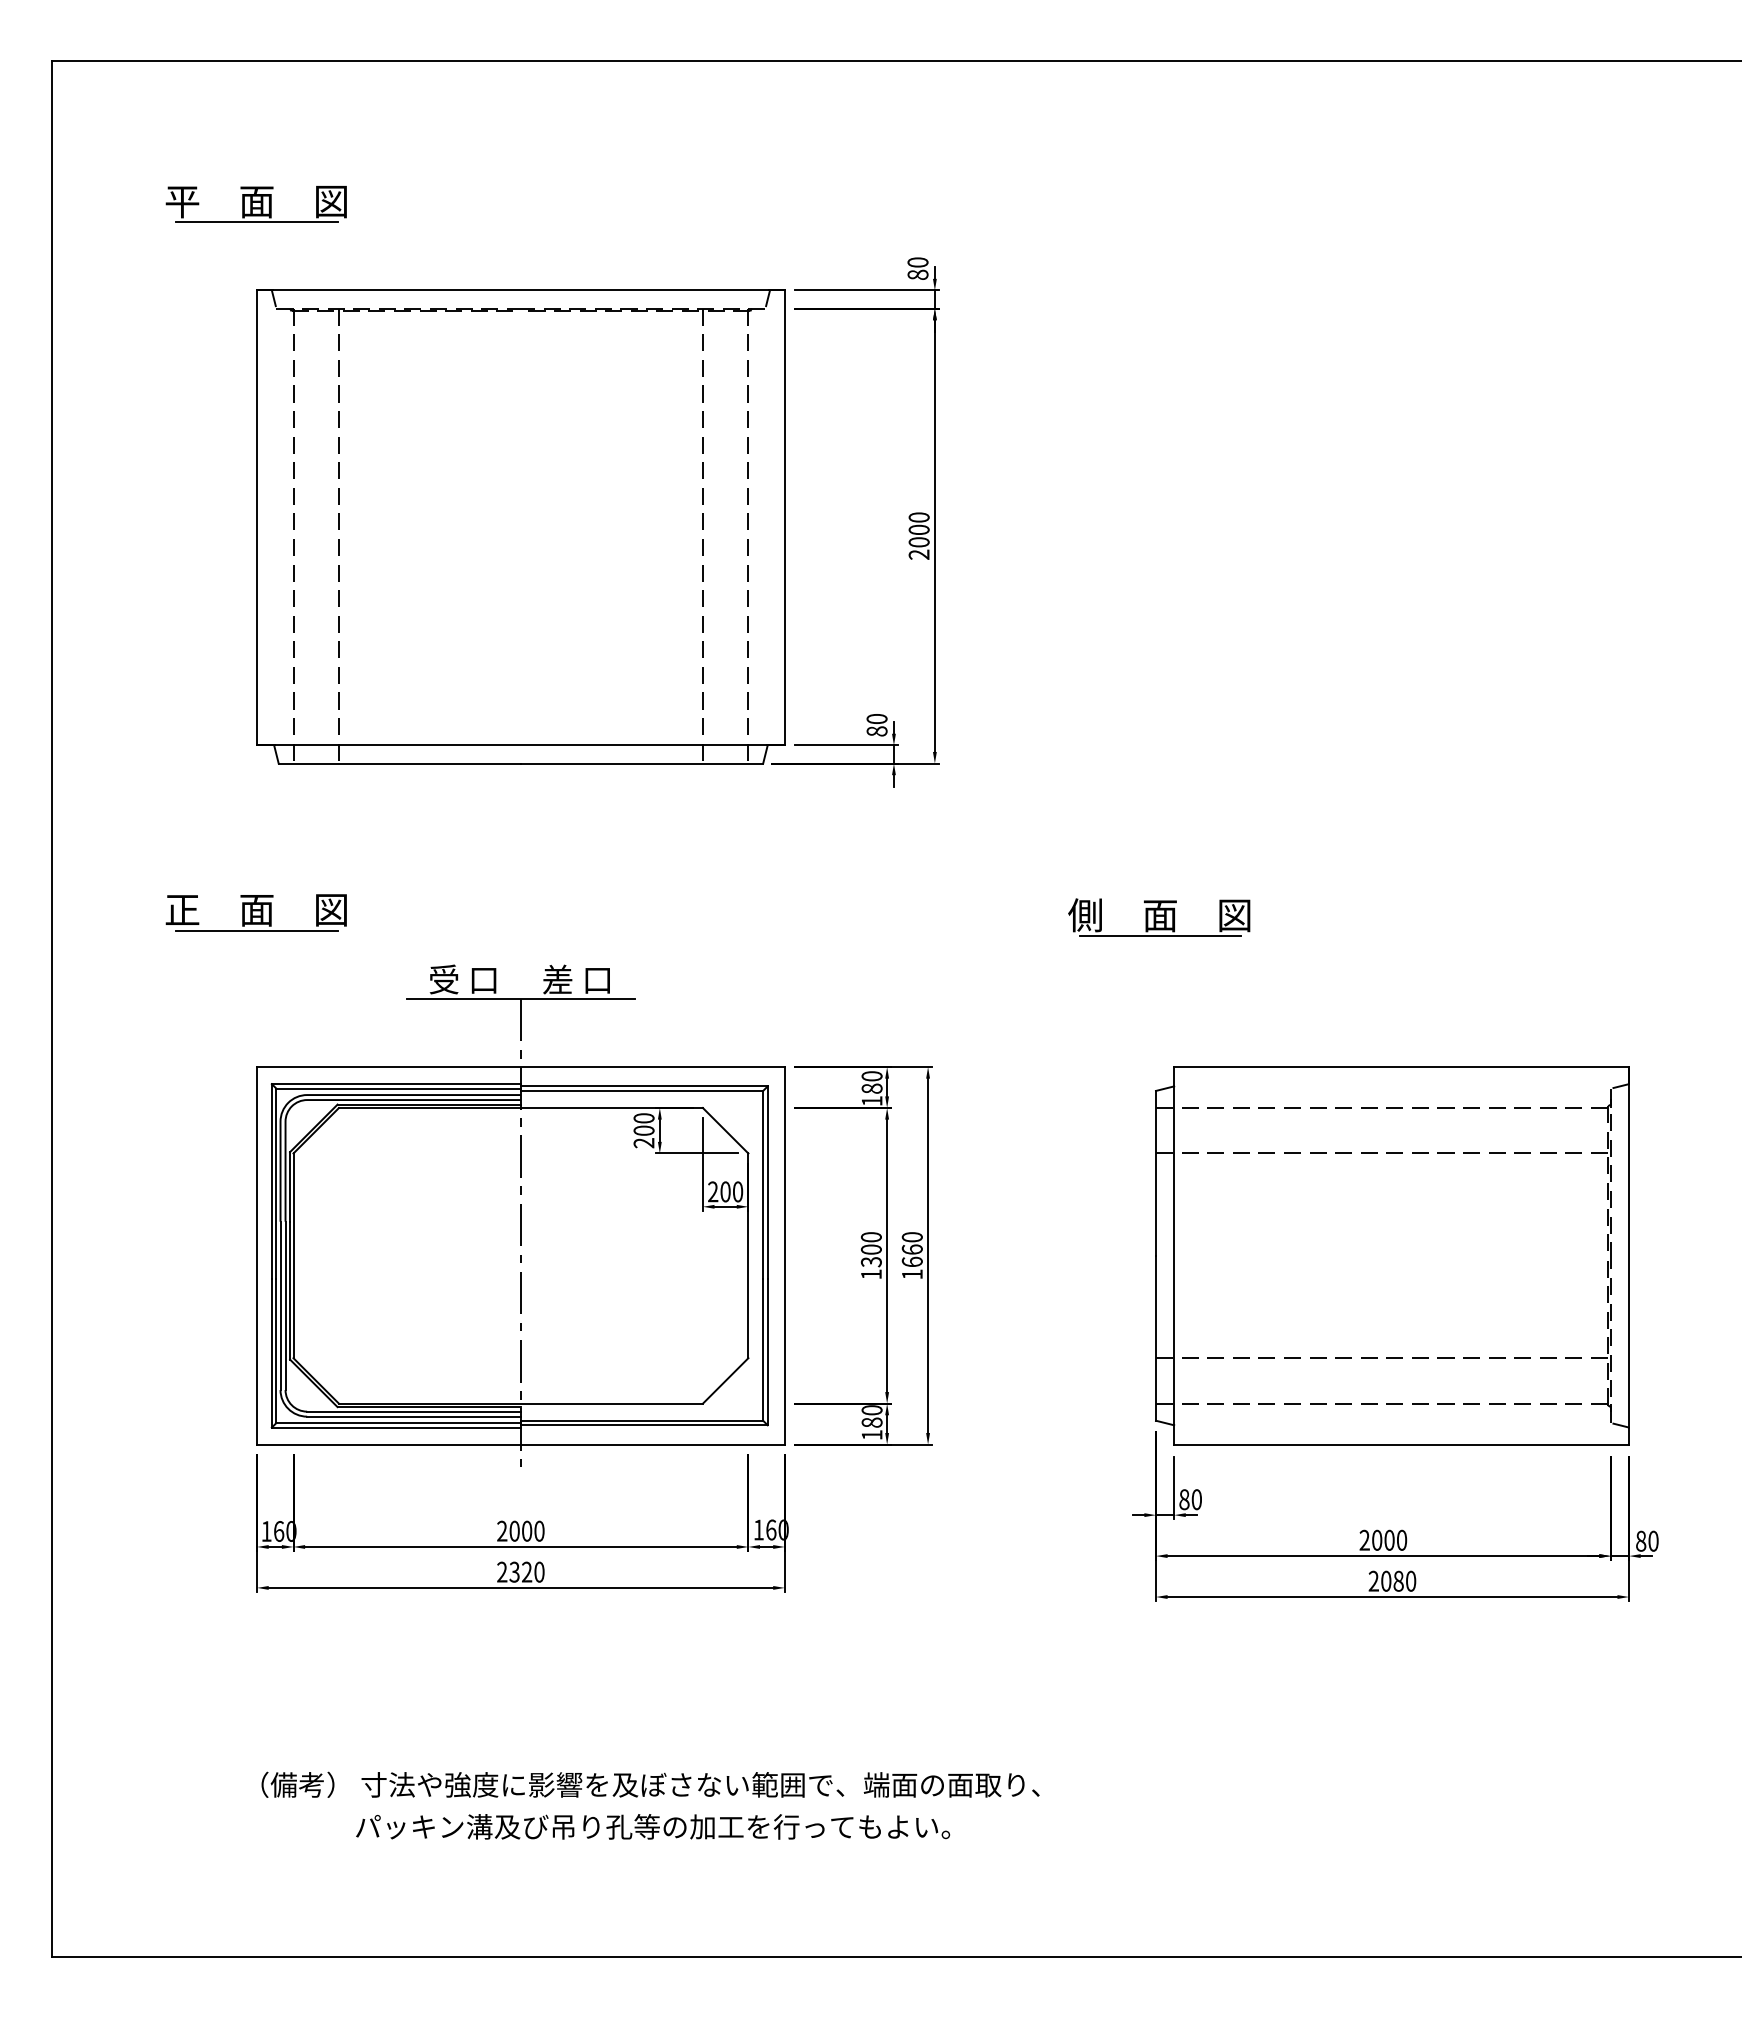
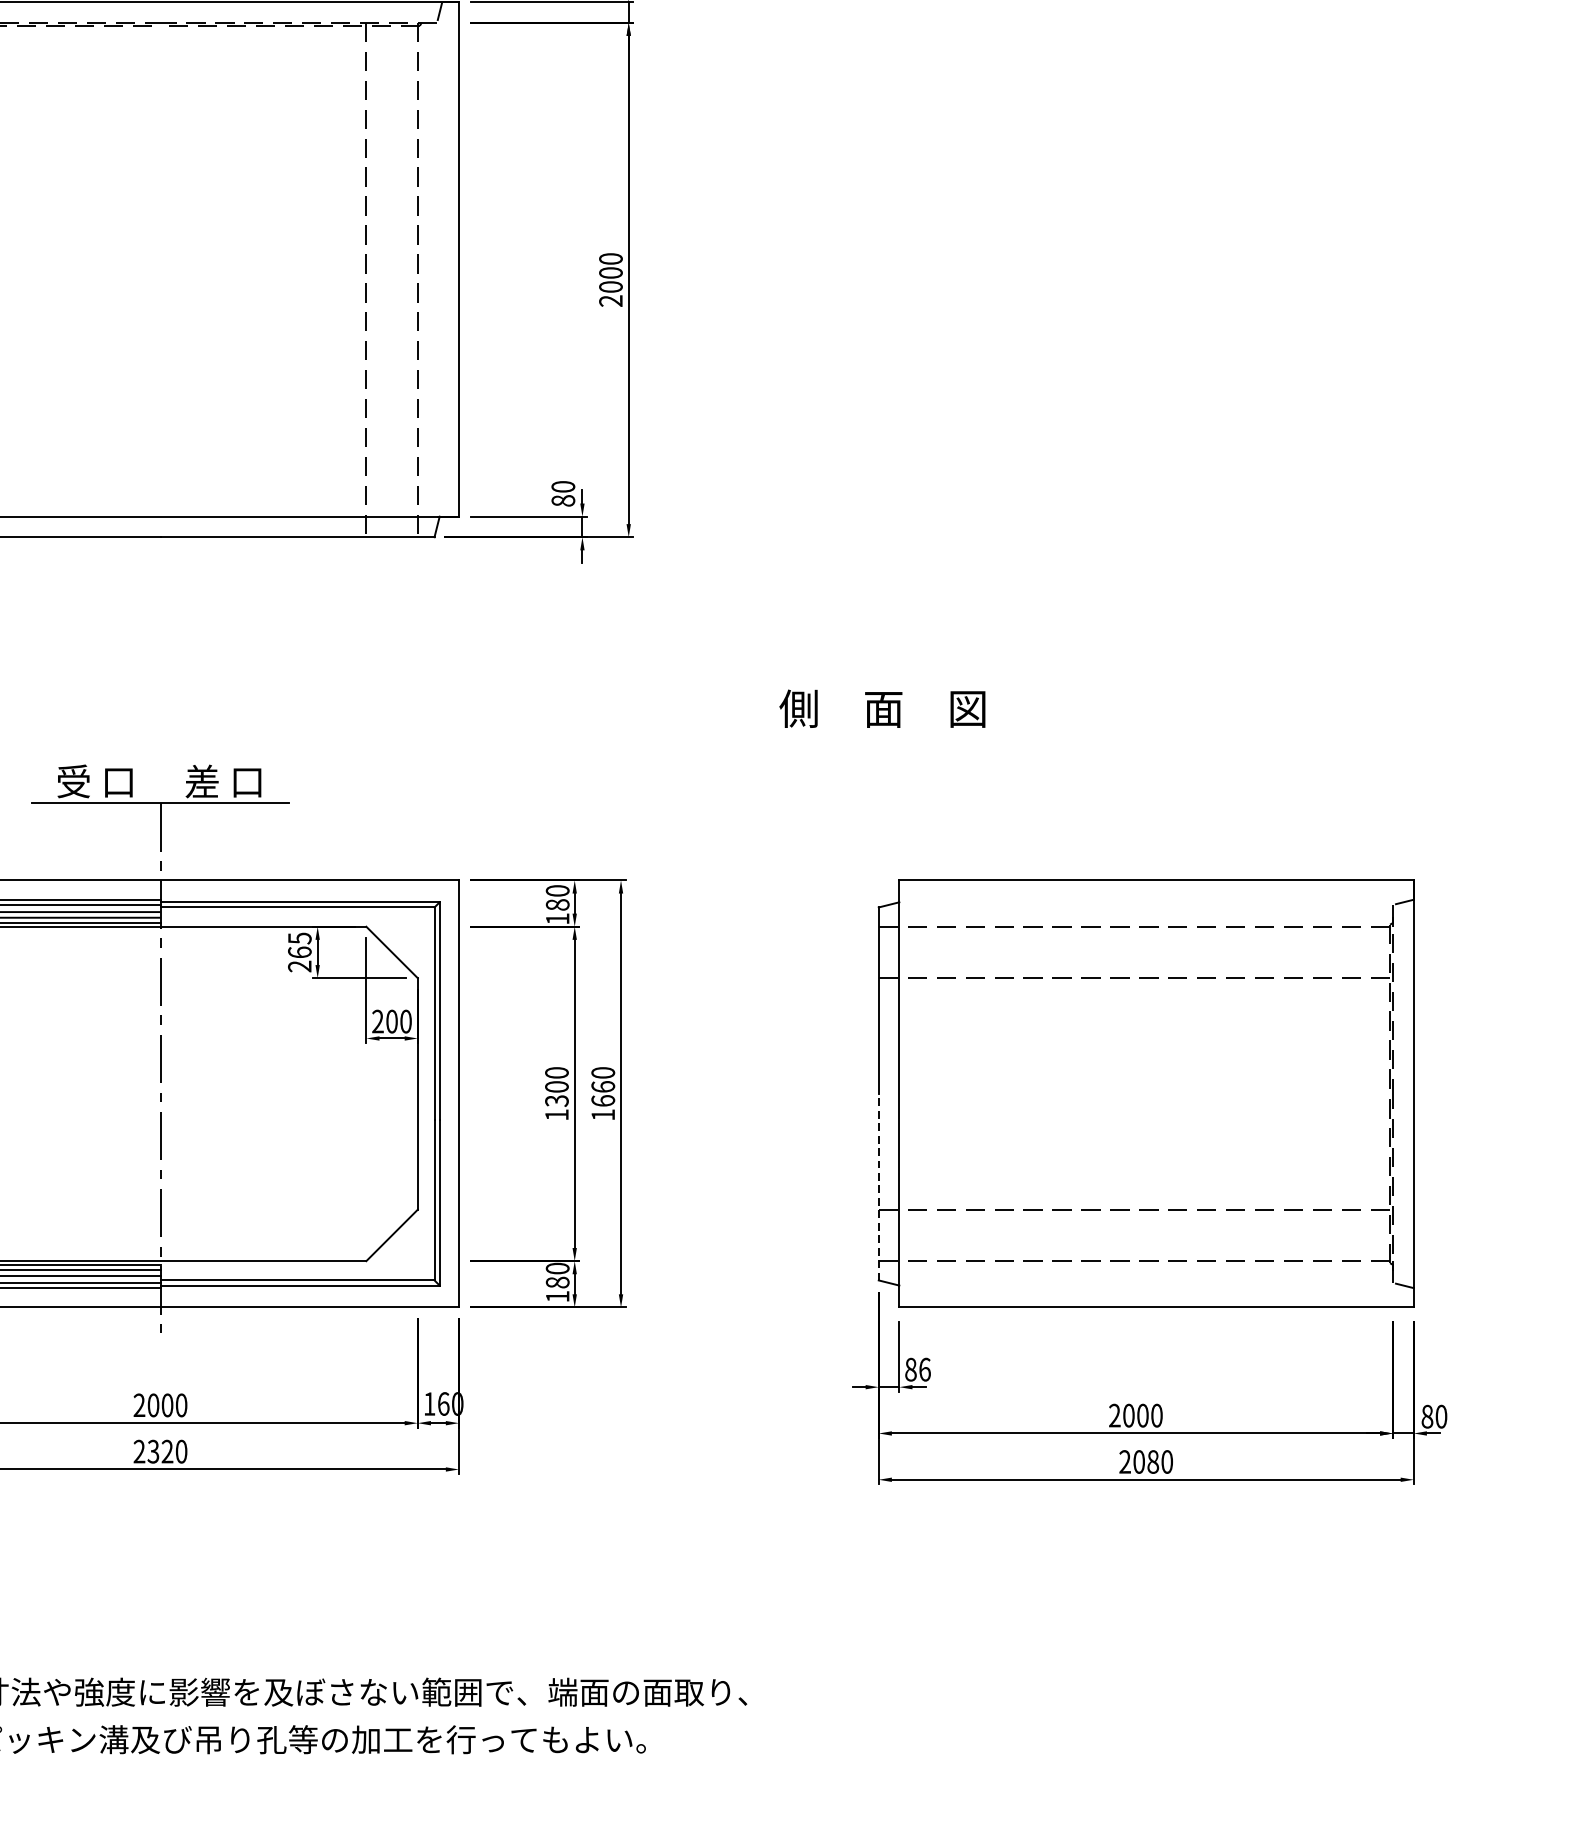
line: (1160, 936) -> (883, 732), removed
text: (643, 1124) -> (299, 945), 200 -> 265
line: (1155, 1337) -> (878, 1186), solid -> dashed
text: (1196, 1499) -> (924, 1369), 80 -> 86

